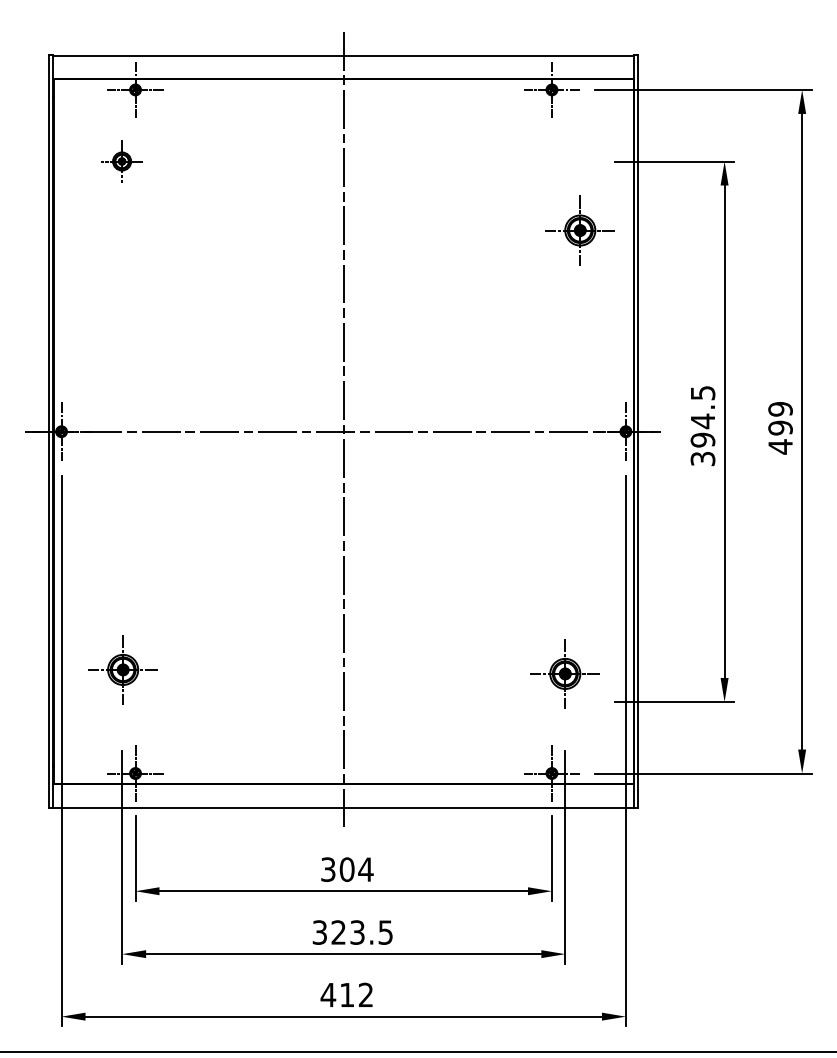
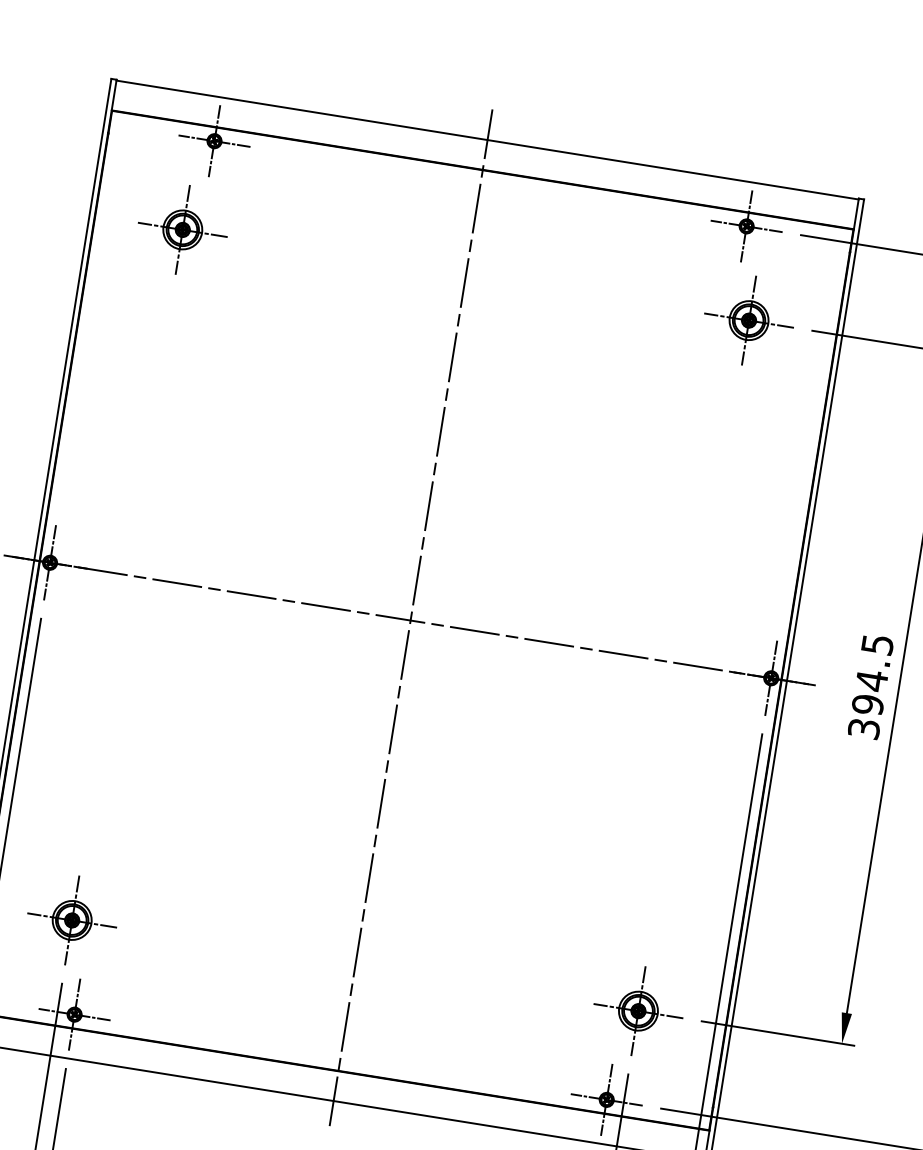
part: (121, 161) -> (181, 229), size x1.67
part: (579, 230) -> (748, 320), moved
part: (122, 669) -> (71, 919), moved
part: (564, 673) -> (637, 1010), moved

